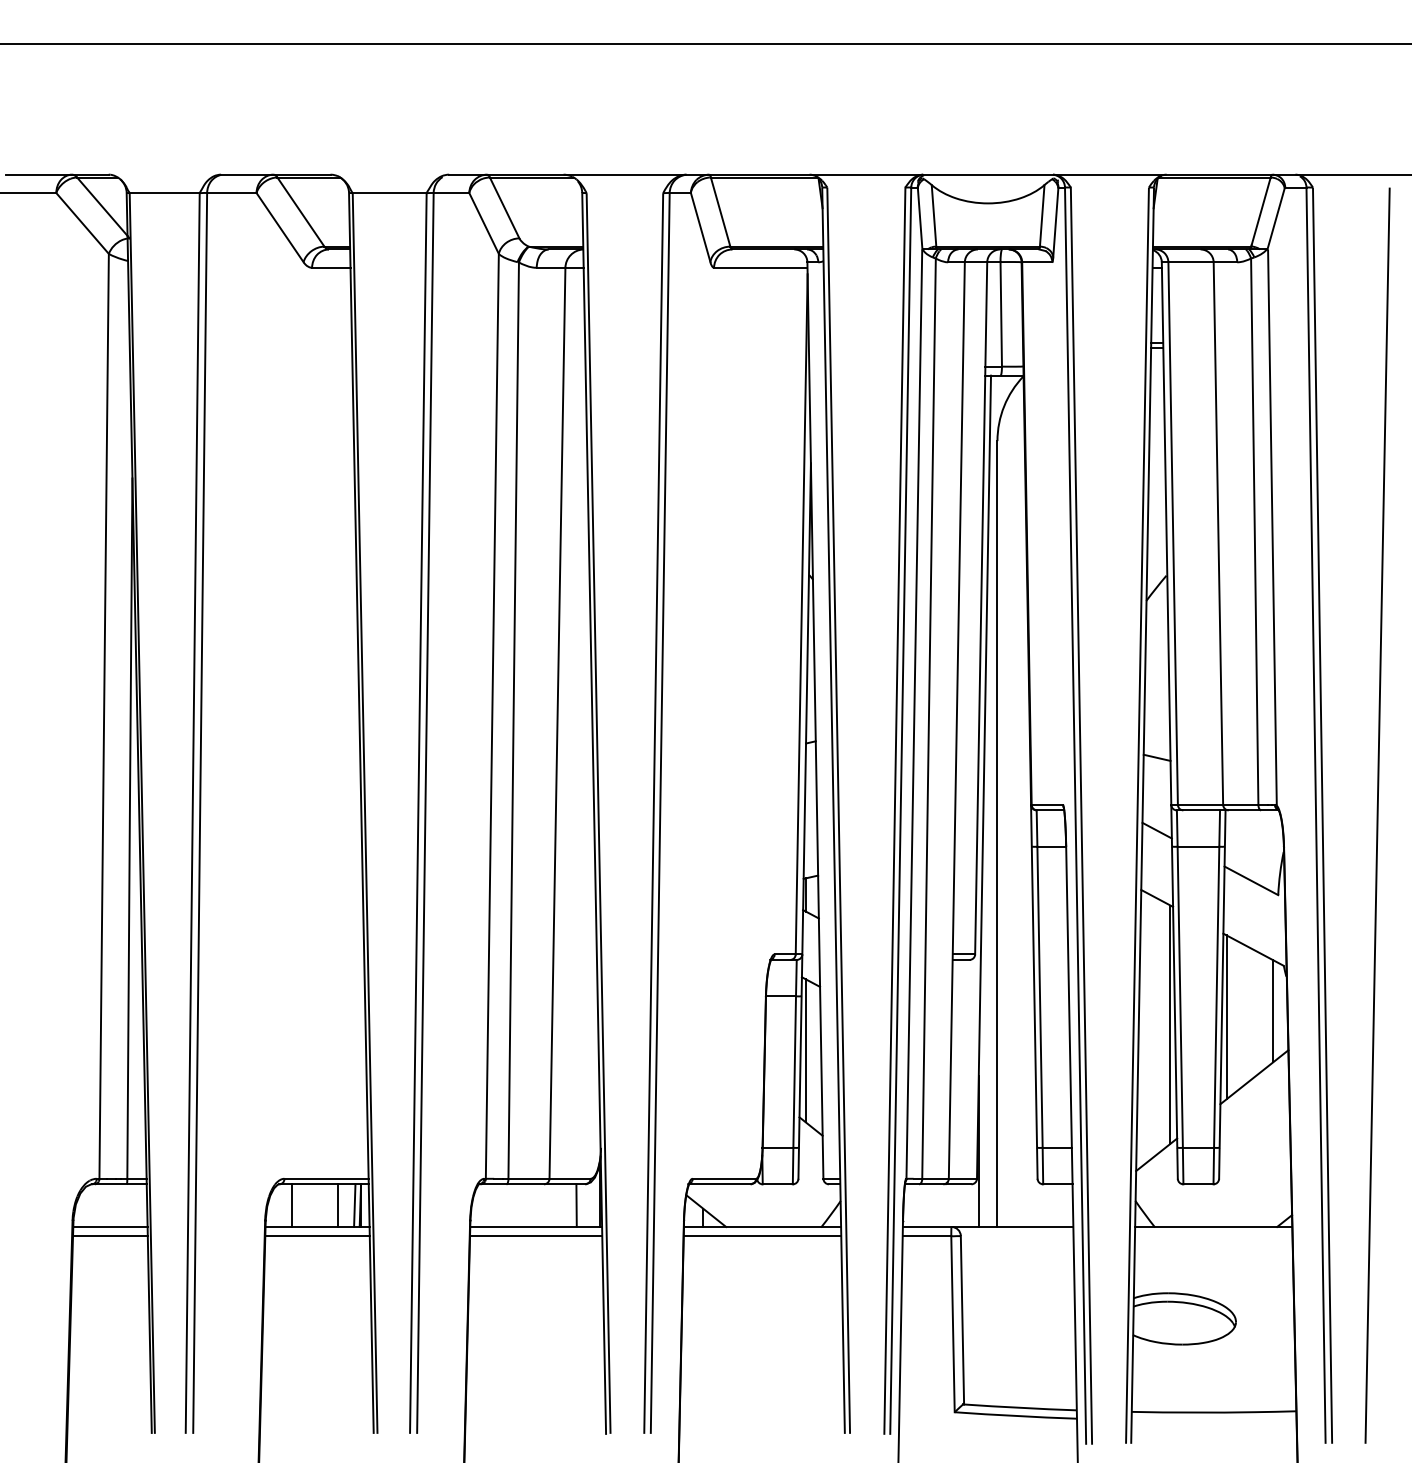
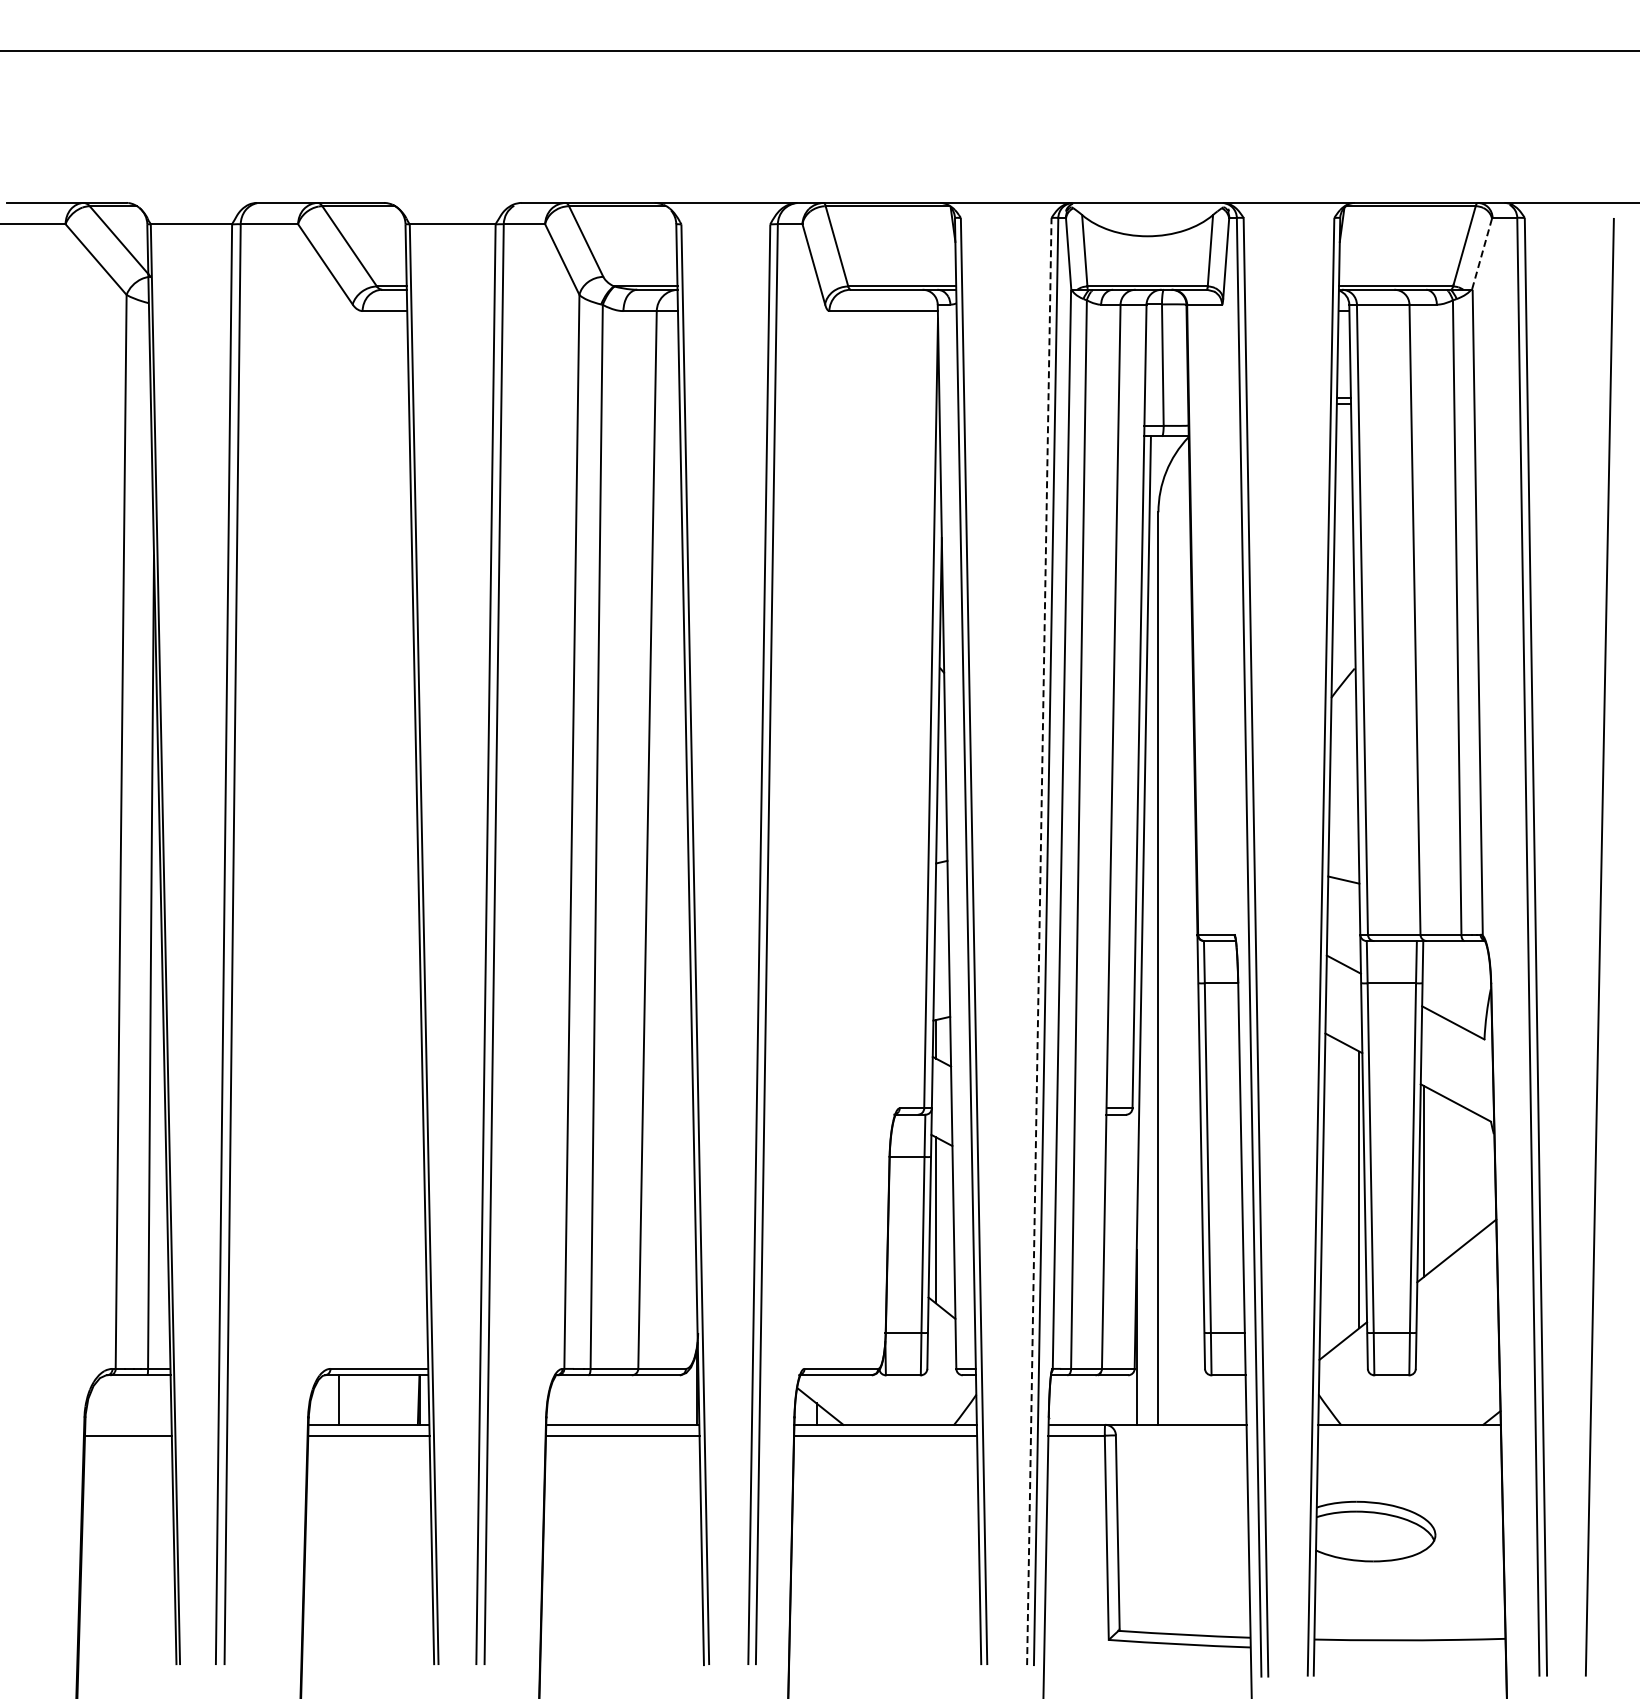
line: (1275, 219) -> (1481, 254), solid -> dashed
line: (895, 810) -> (1039, 941), solid -> dashed
line: (1273, 1011) -> (1478, 1174), removed
line: (338, 1205) -> (393, 1399), removed
line: (354, 1205) -> (411, 1399), removed
line: (576, 1205) -> (669, 1399), removed
line: (110, 1226) -> (128, 1424), removed

